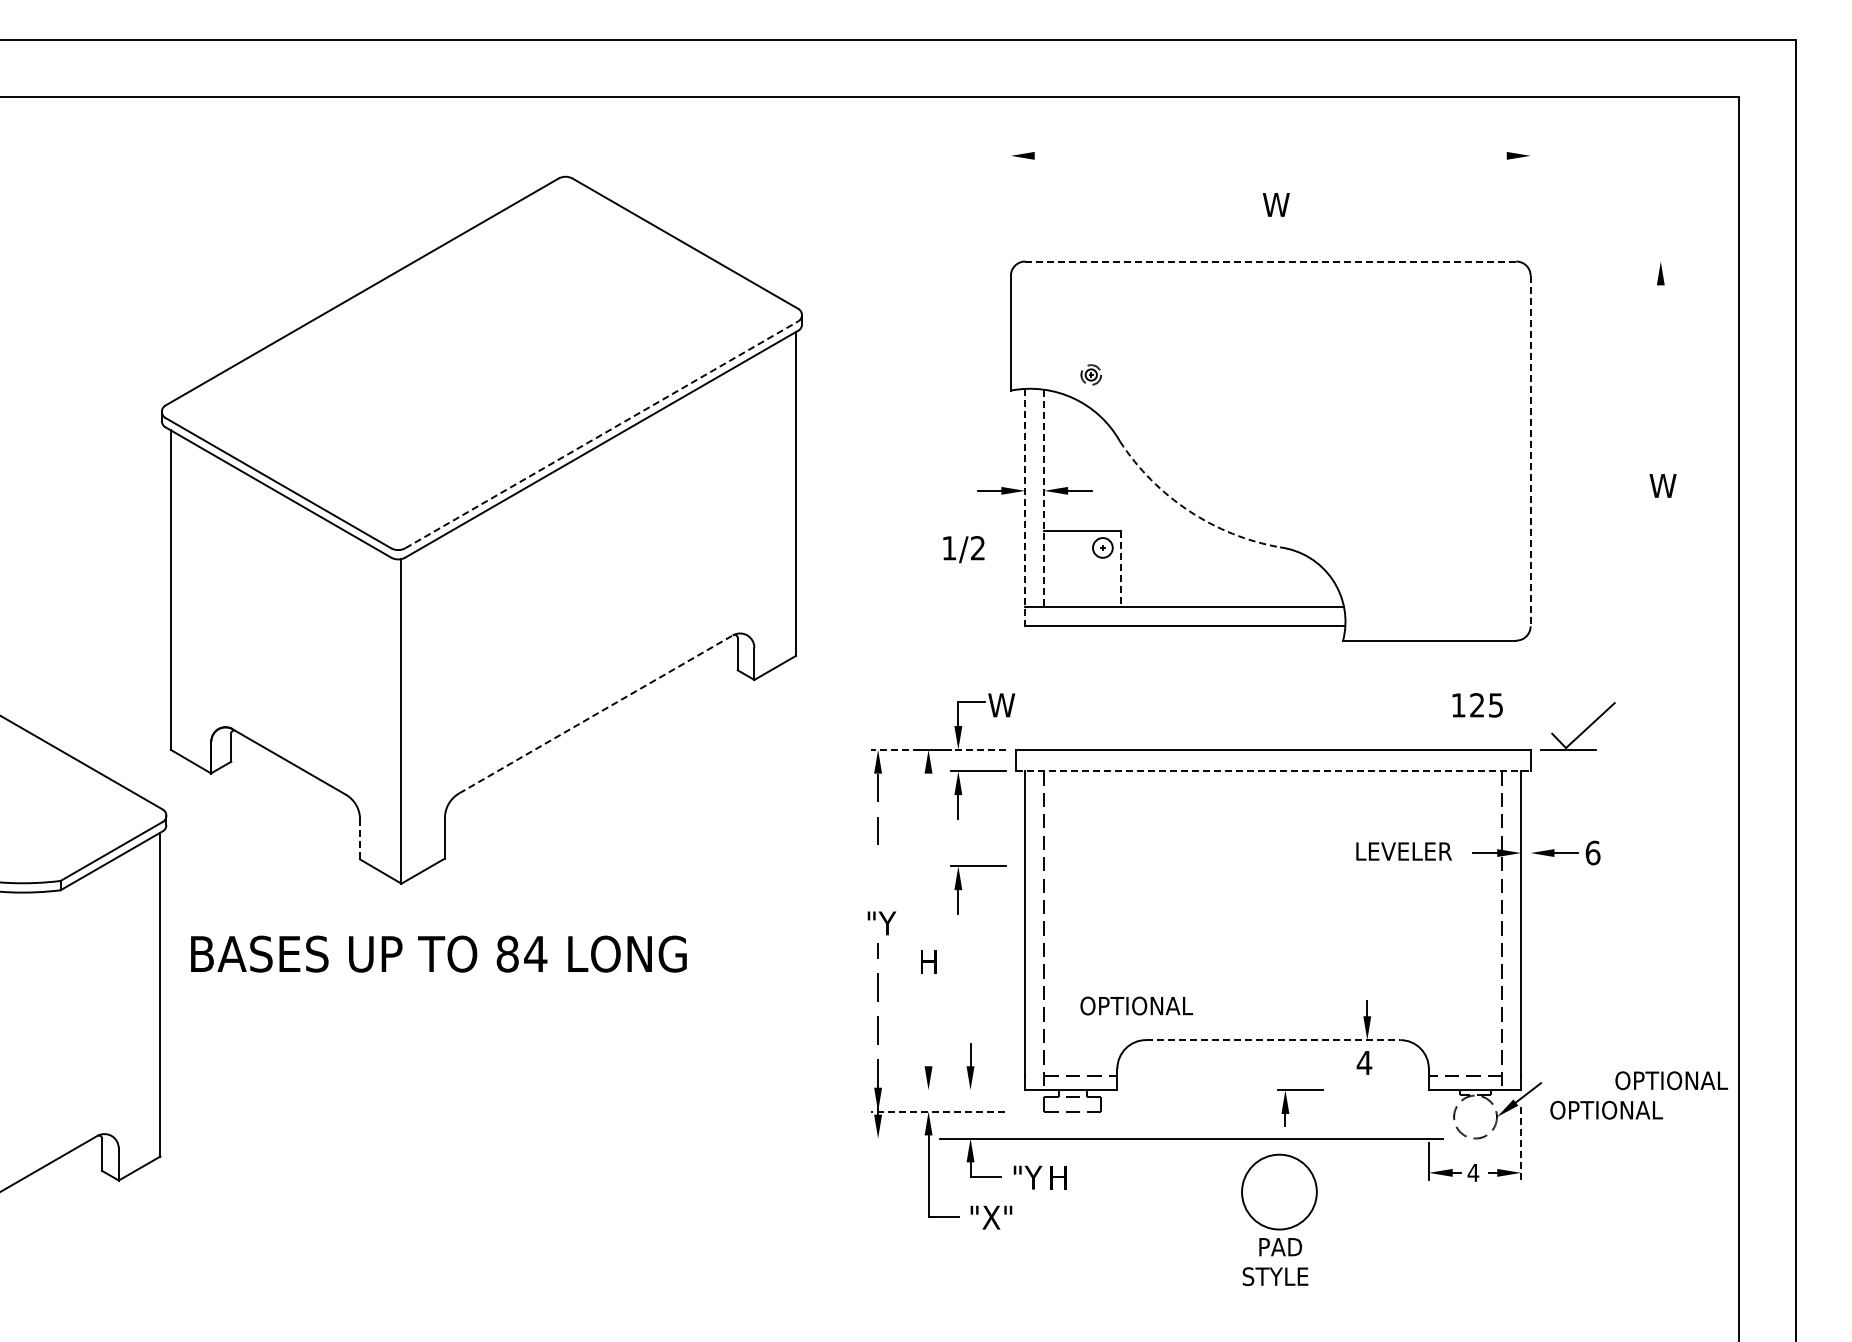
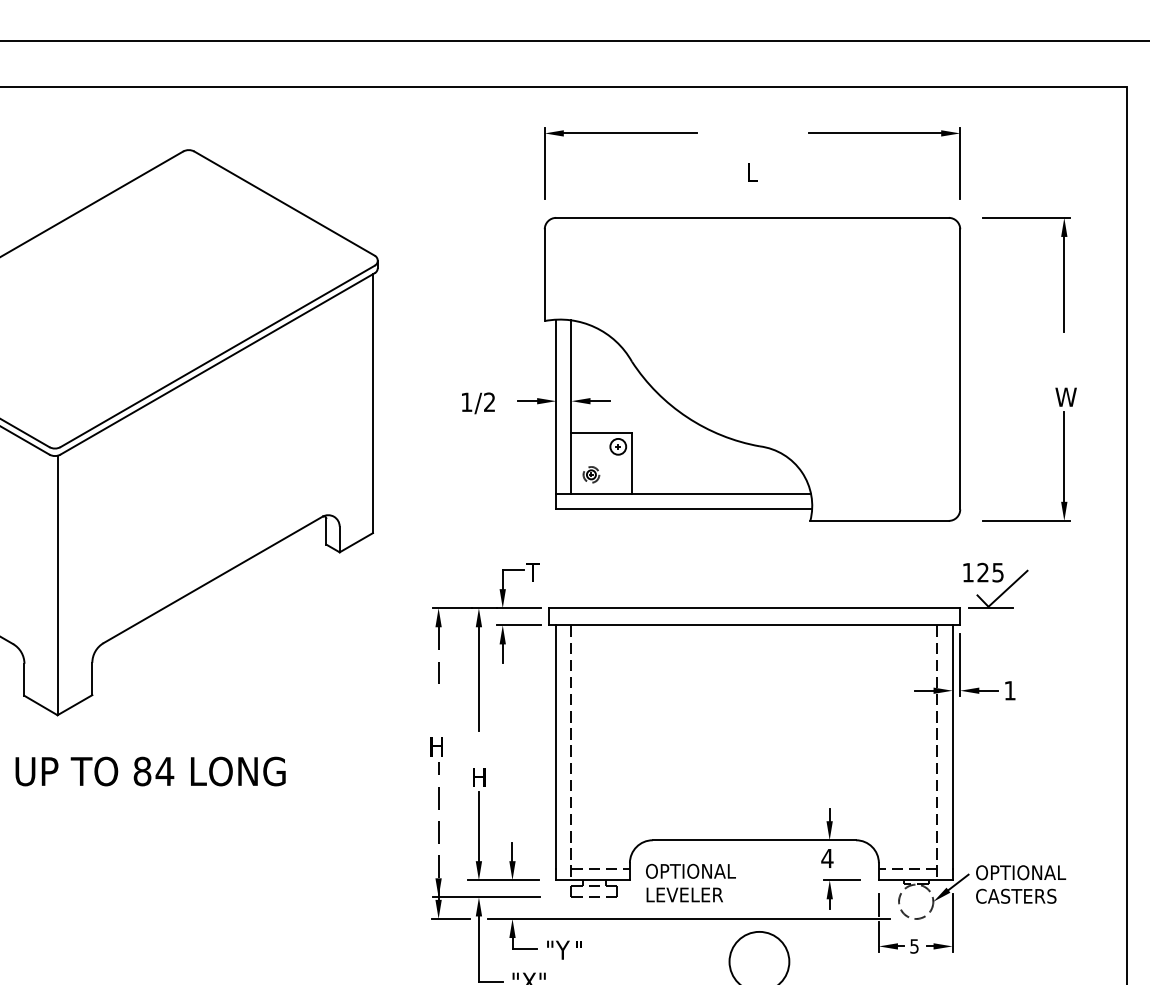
line: (1117, 155) -> (629, 133), added
line: (1423, 155) -> (874, 133), added
line: (1010, 192) -> (544, 162), added
line: (1530, 192) -> (960, 162), added
text: (1275, 204) -> (756, 172), W -> L
line: (1270, 261) -> (752, 217), dashed -> solid
line: (1613, 261) -> (1026, 217), added
line: (1660, 344) -> (1064, 284), added
part: (1090, 374) -> (590, 474), moved
line: (601, 434) -> (217, 356), dashed -> solid
line: (1530, 451) -> (960, 369), dashed -> solid
line: (1044, 498) -> (571, 407), dashed -> solid
line: (1025, 507) -> (556, 414), dashed -> solid
arc: (1189, 510) -> (687, 416), dashed -> solid
text: (963, 549) -> (478, 403), moved
line: (1120, 569) -> (632, 464), dashed -> solid
part: (1660, 572) -> (1064, 466), added
text: (1001, 705) -> (537, 572), W -> T
text: (1477, 705) -> (983, 572), moved
line: (596, 714) -> (213, 579), dashed -> solid
line: (895, 749) -> (452, 607), dashed -> solid
line: (978, 749) -> (518, 607), dashed -> solid
line: (1273, 771) -> (754, 625), dashed -> solid
line: (1530, 820) -> (960, 664), added
line: (360, 838) -> (24, 679), dashed -> solid
line: (928, 838) -> (478, 679), added
text: (1403, 851) -> (684, 894), moved
text: (1592, 852) -> (1009, 690), 6 -> 1
part: (962, 889) -> (506, 719), removed
text: (881, 923) -> (441, 747), "Y -> H
text: (1136, 1005) -> (690, 870), moved
line: (928, 1022) -> (478, 826), added
line: (1273, 1040) -> (754, 840), dashed -> solid
text: (1671, 1080) -> (1020, 872), moved
line: (959, 1090) -> (503, 880), added
part: (1288, 1107) -> (832, 894), moved
text: (1609, 1109) -> (1023, 895), OPTIONAL -> CASTERS
line: (937, 1111) -> (486, 897), dashed -> solid
line: (1428, 1121) -> (878, 905), added
line: (893, 1138) -> (450, 918), added
line: (1521, 1144) -> (952, 923), dashed -> solid
text: (1473, 1173) -> (914, 946), 4 -> 5
text: (1058, 1177) -> (582, 950), H -> "

